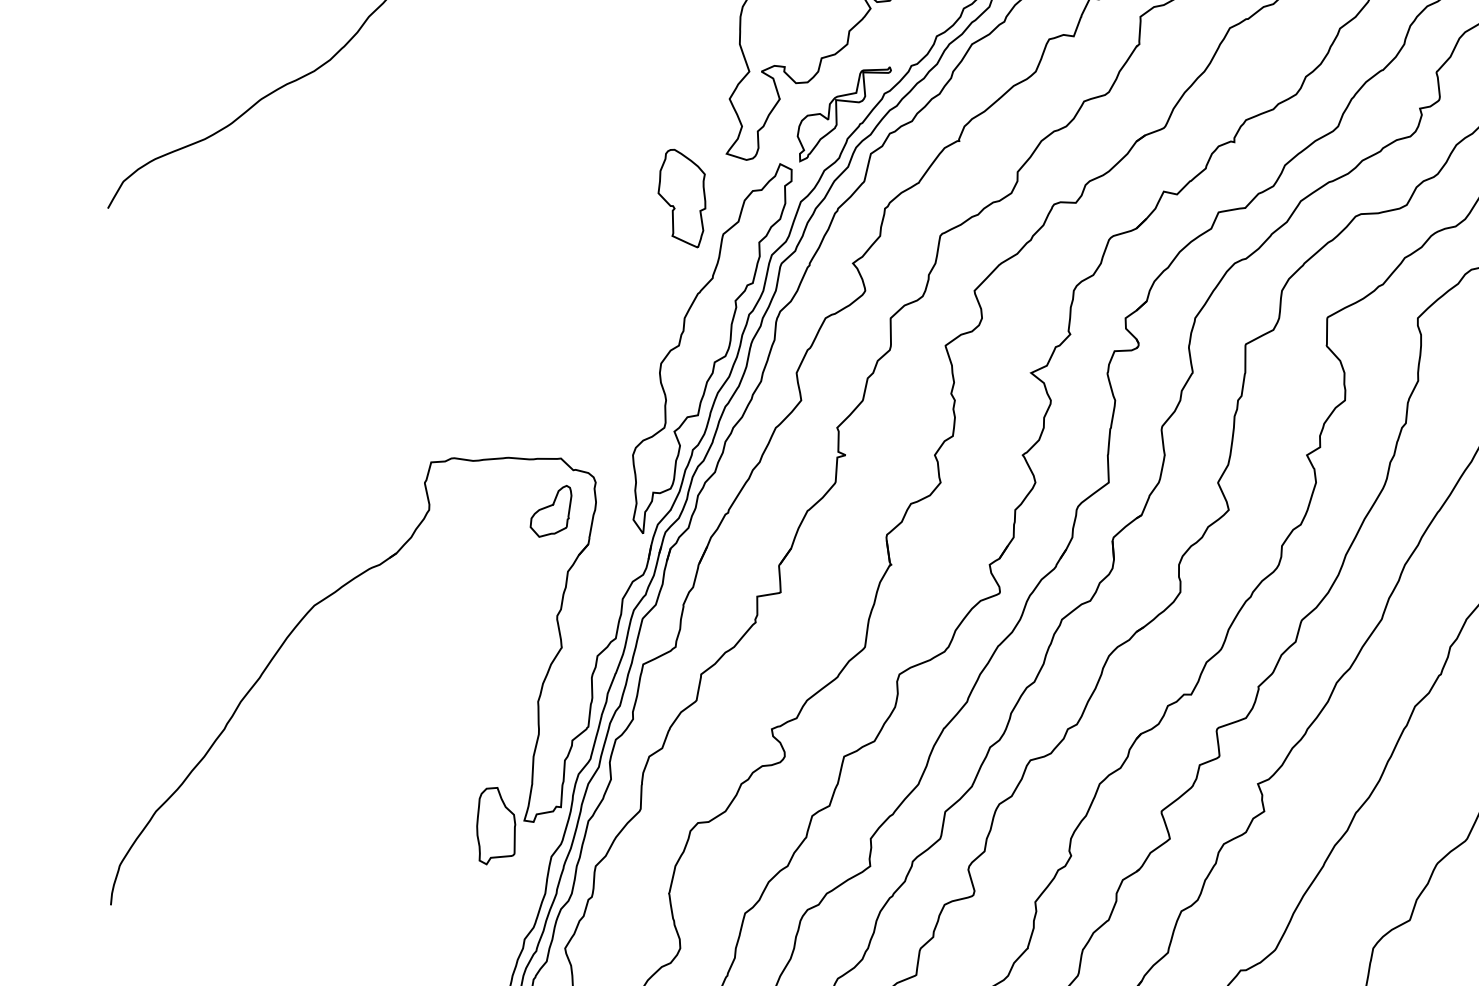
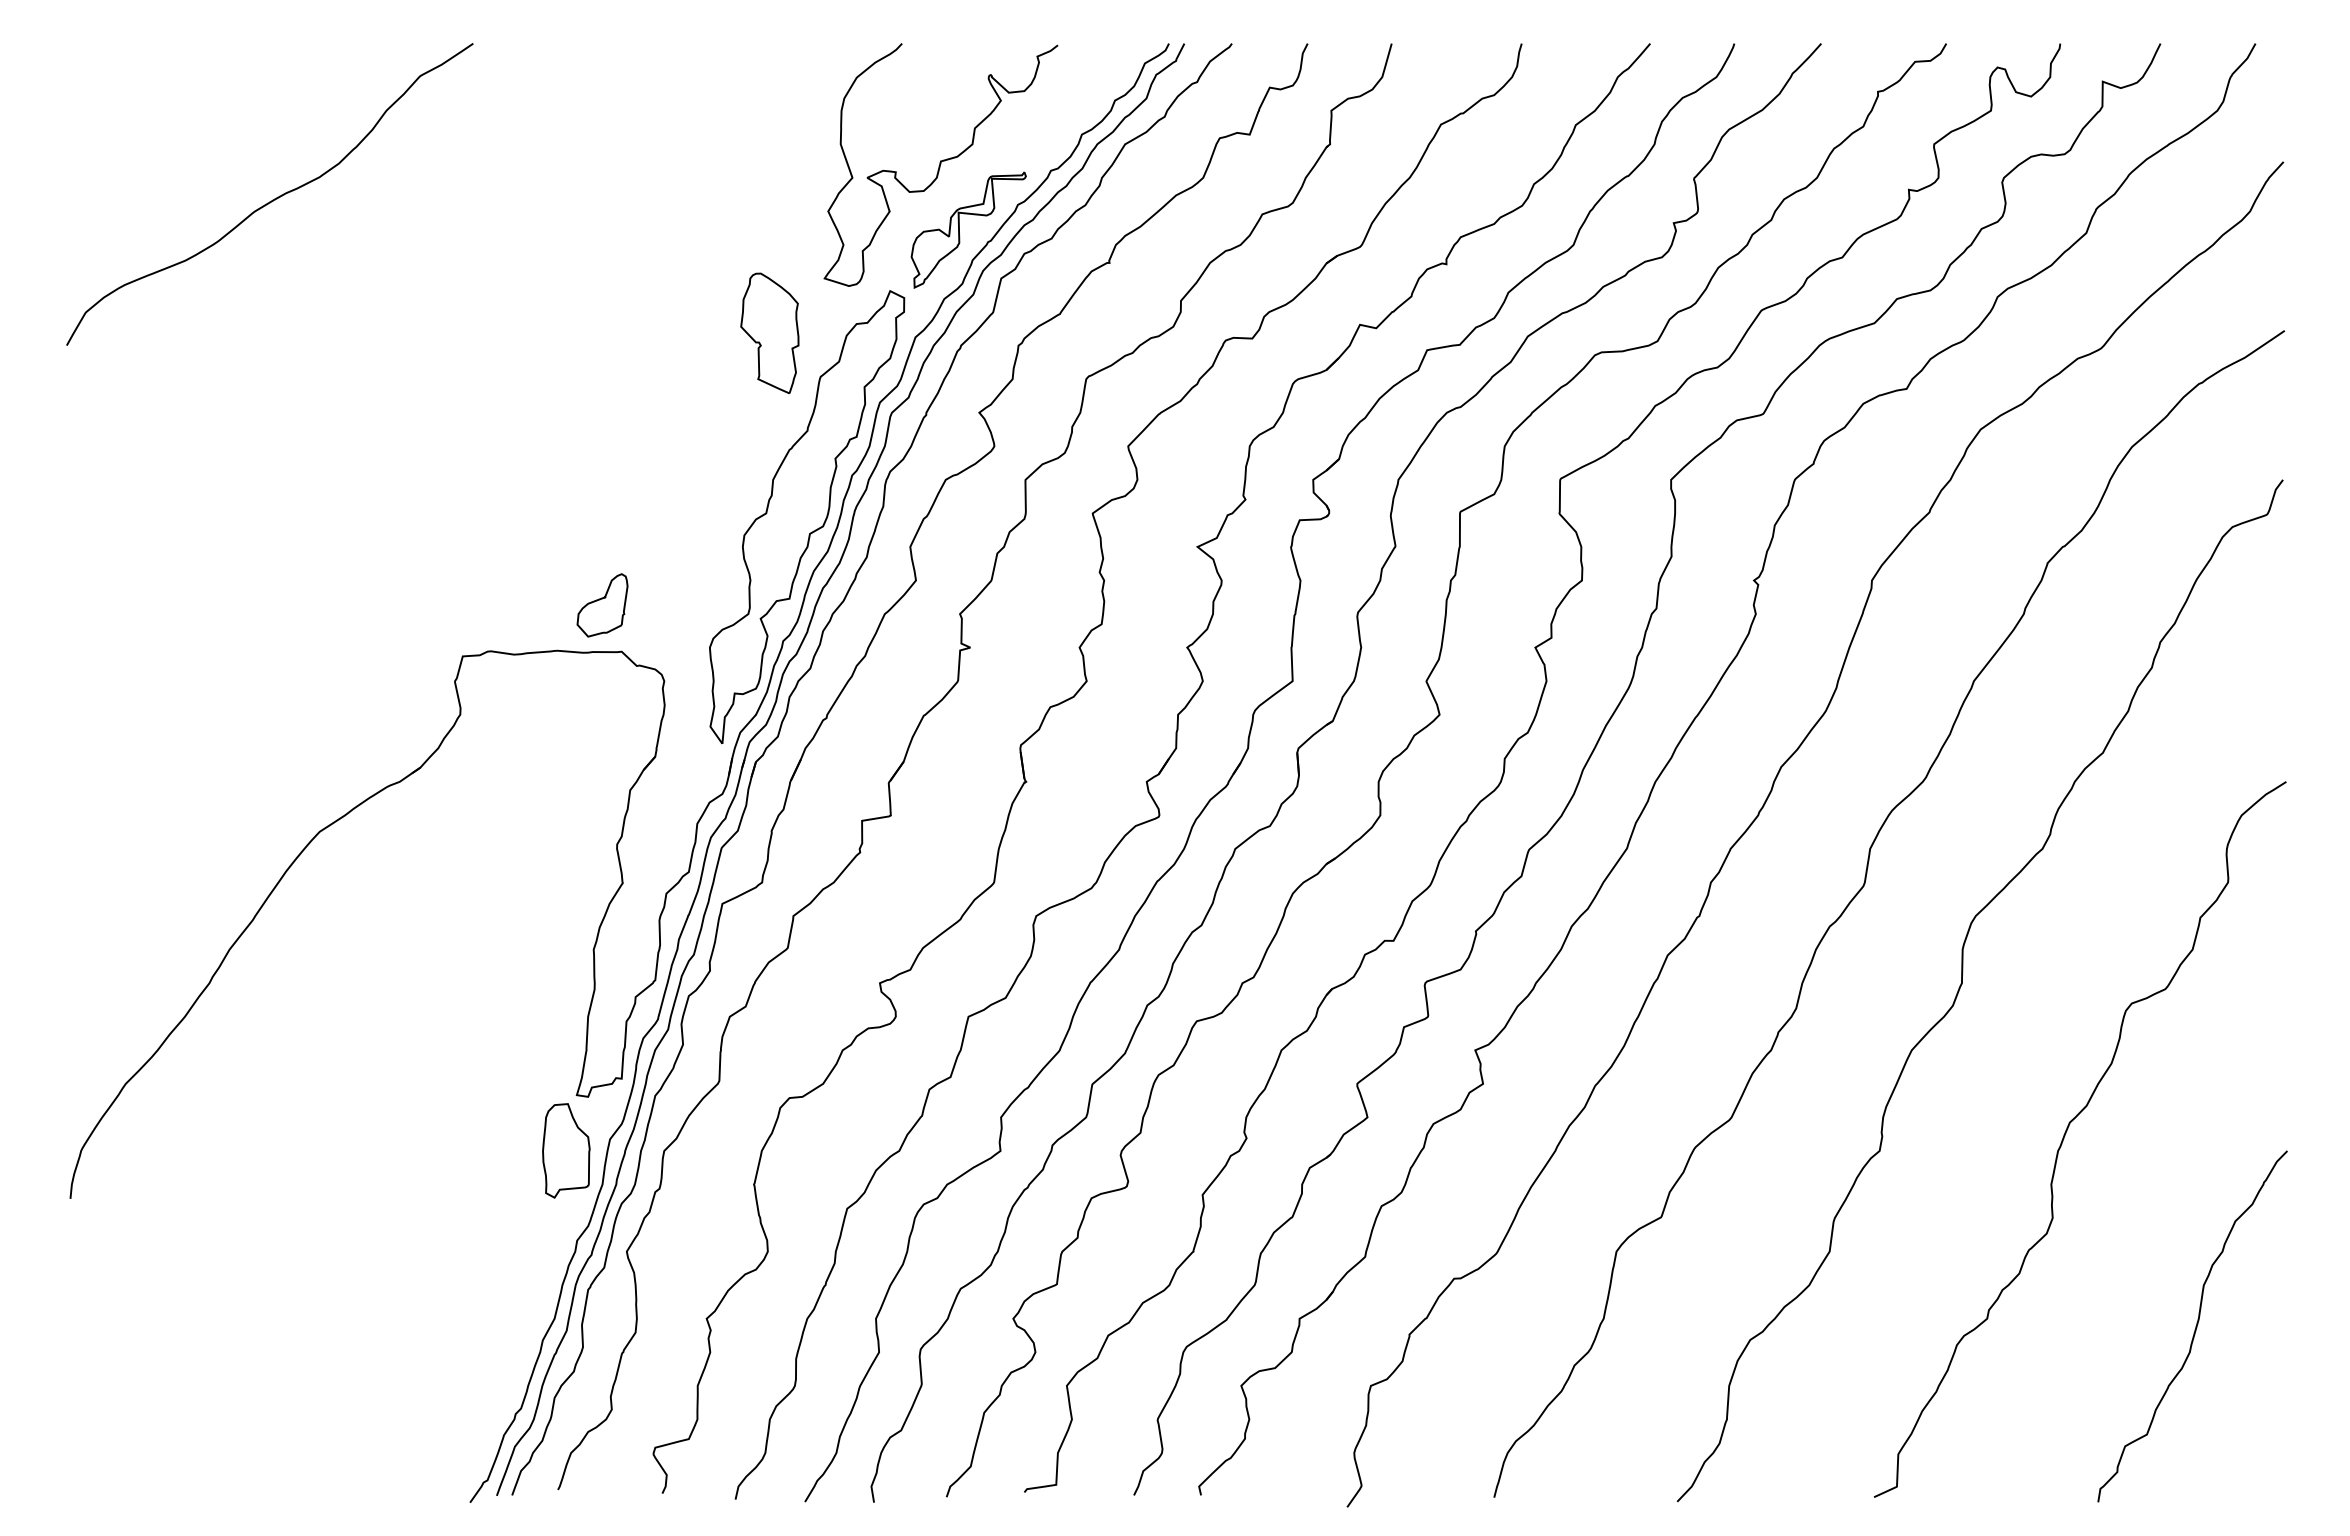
part: (551, 511) -> (602, 605), moved
part: (496, 825) -> (566, 1150), moved

